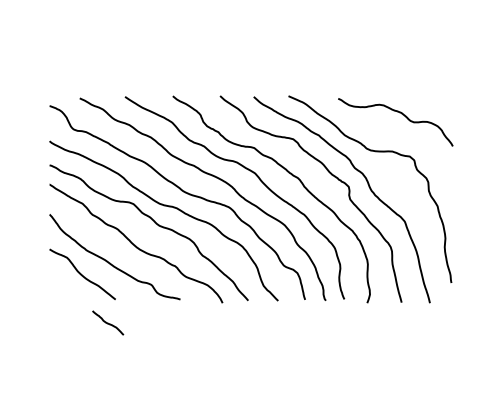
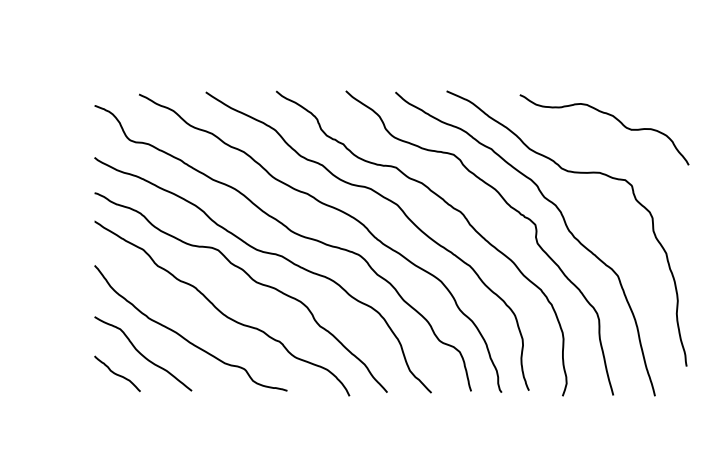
curve: (108, 322) -> (118, 373), moved

